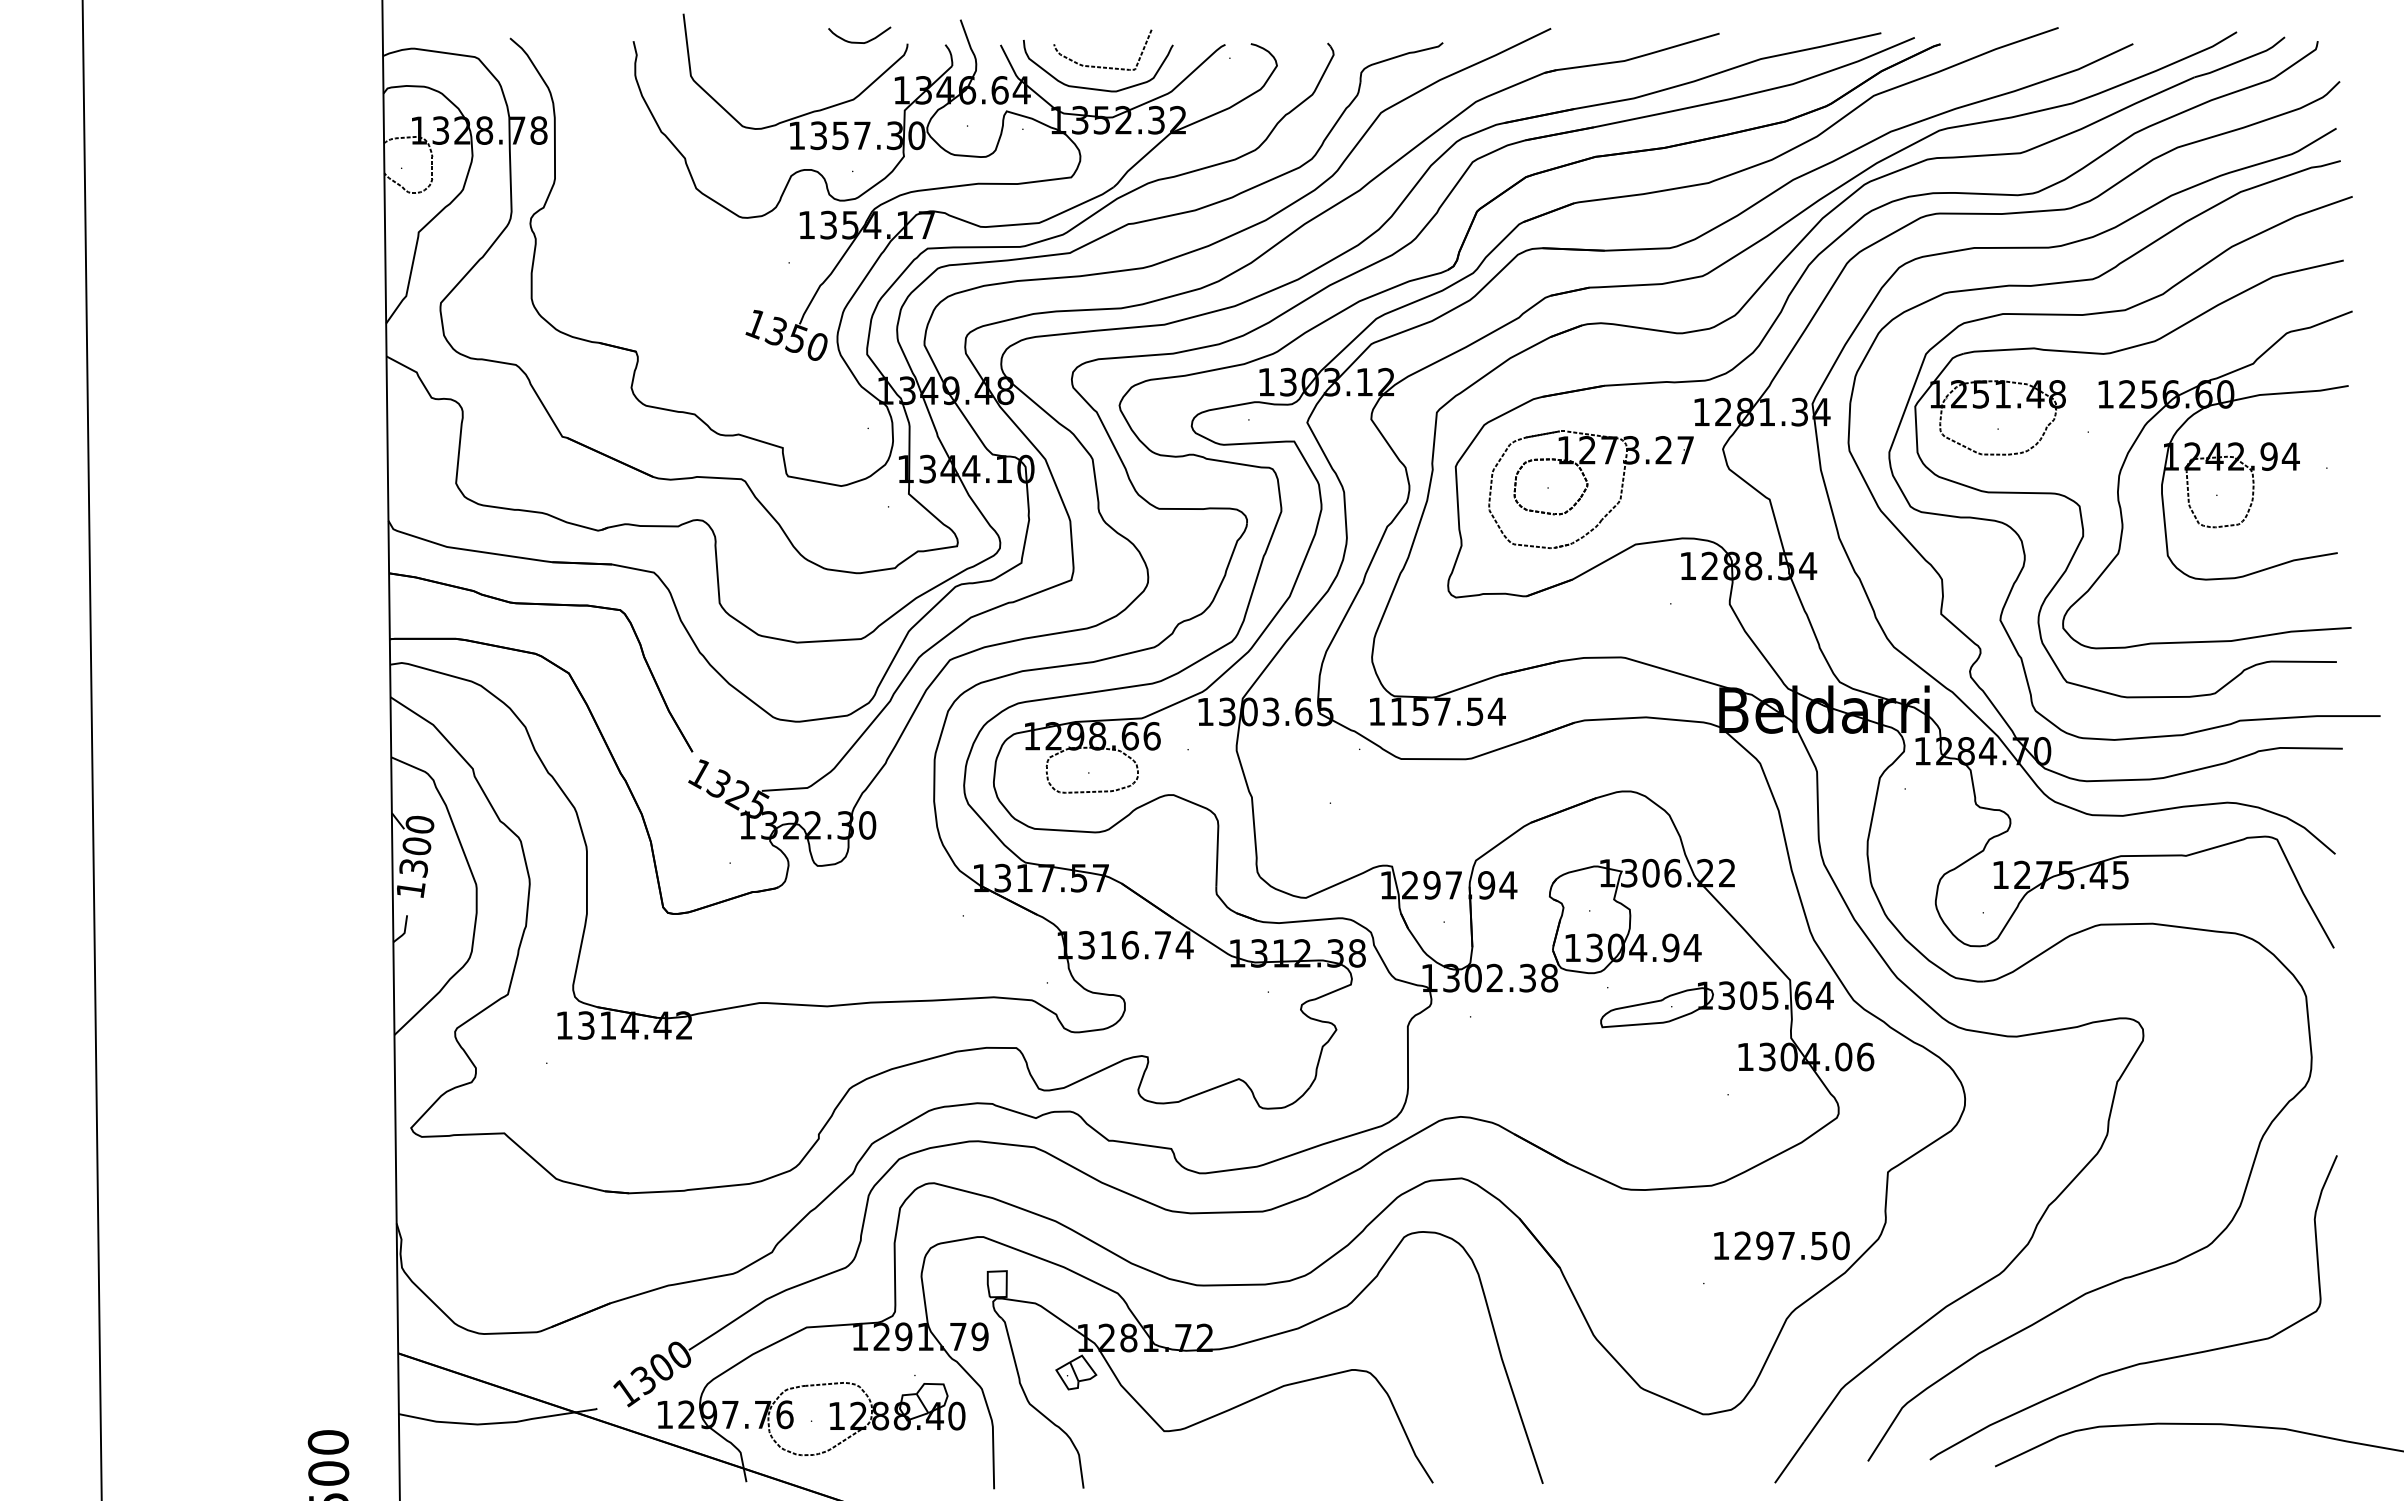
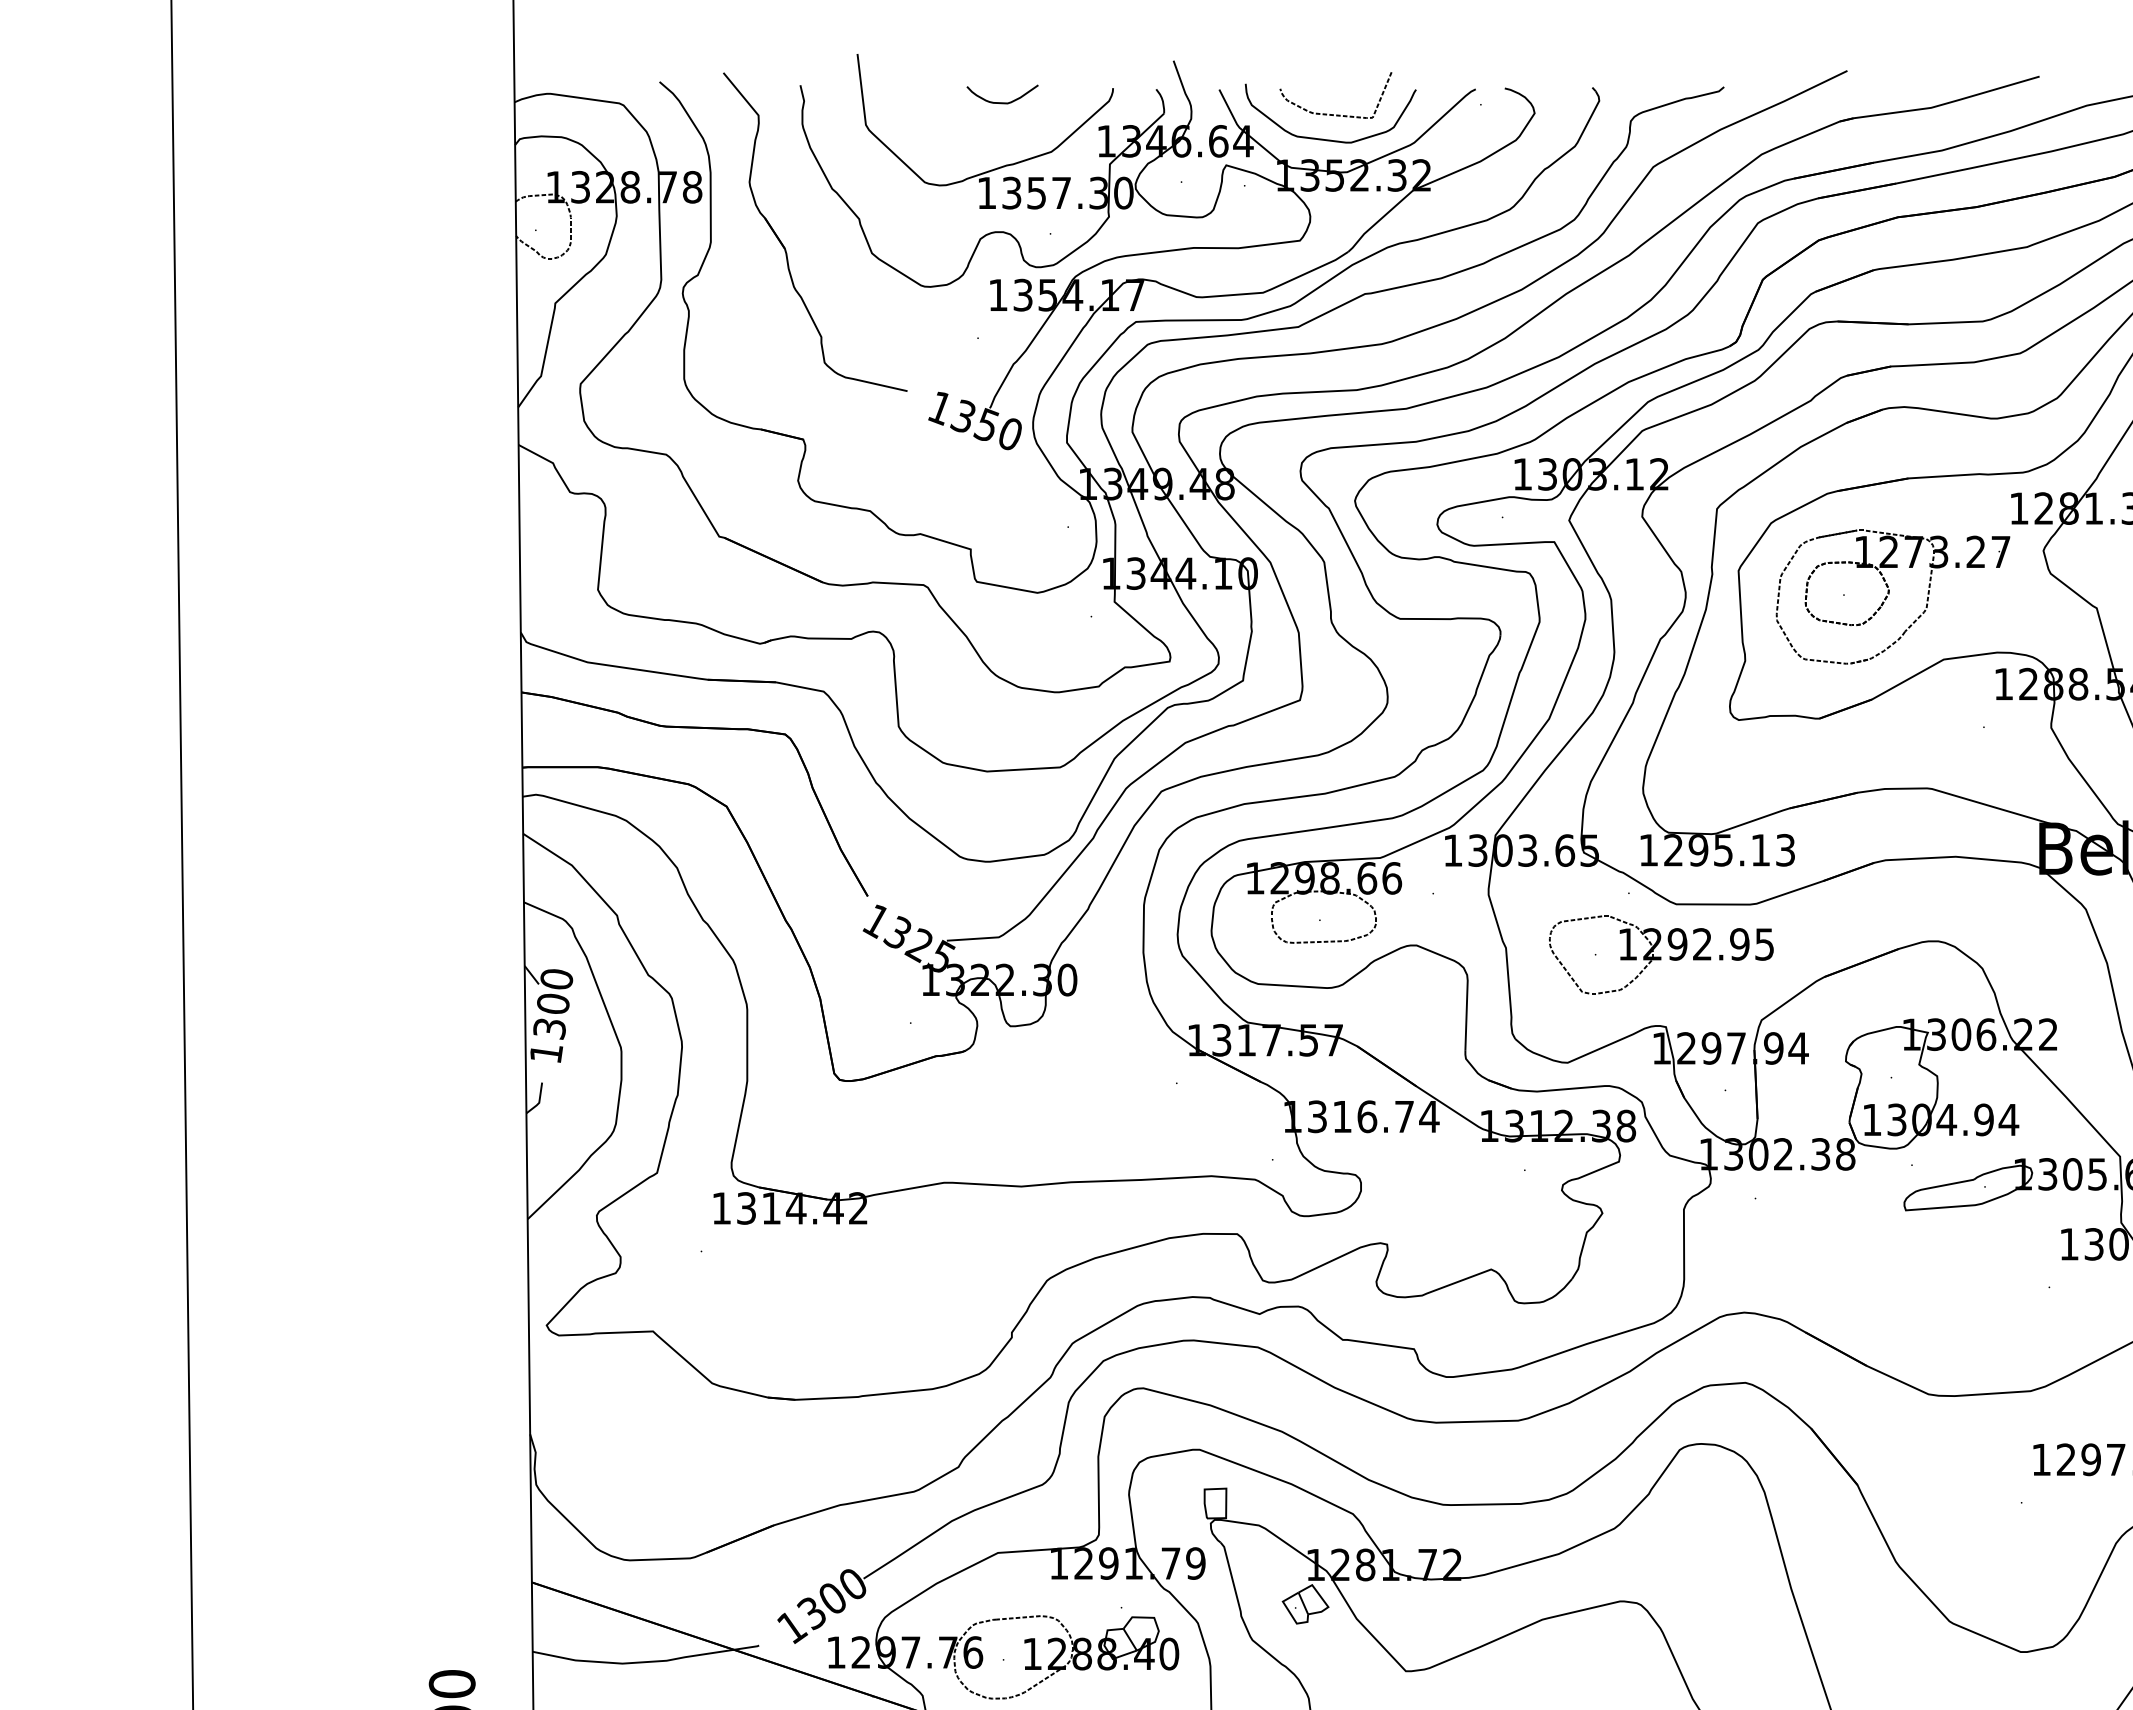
curve: (856, 41) -> (998, 101), moved
part: (620, 183) -> (785, 247), added
text: (1447, 711) -> (1729, 850), 1157.54 -> 1295.13
part: (1387, 802) -> (1660, 953), added

